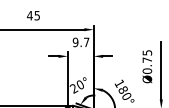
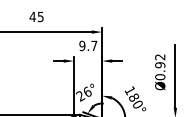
text: (147, 56) -> (160, 61), Ø0.75 -> Ø0.92
text: (80, 84) -> (87, 91), 20° -> 26°

